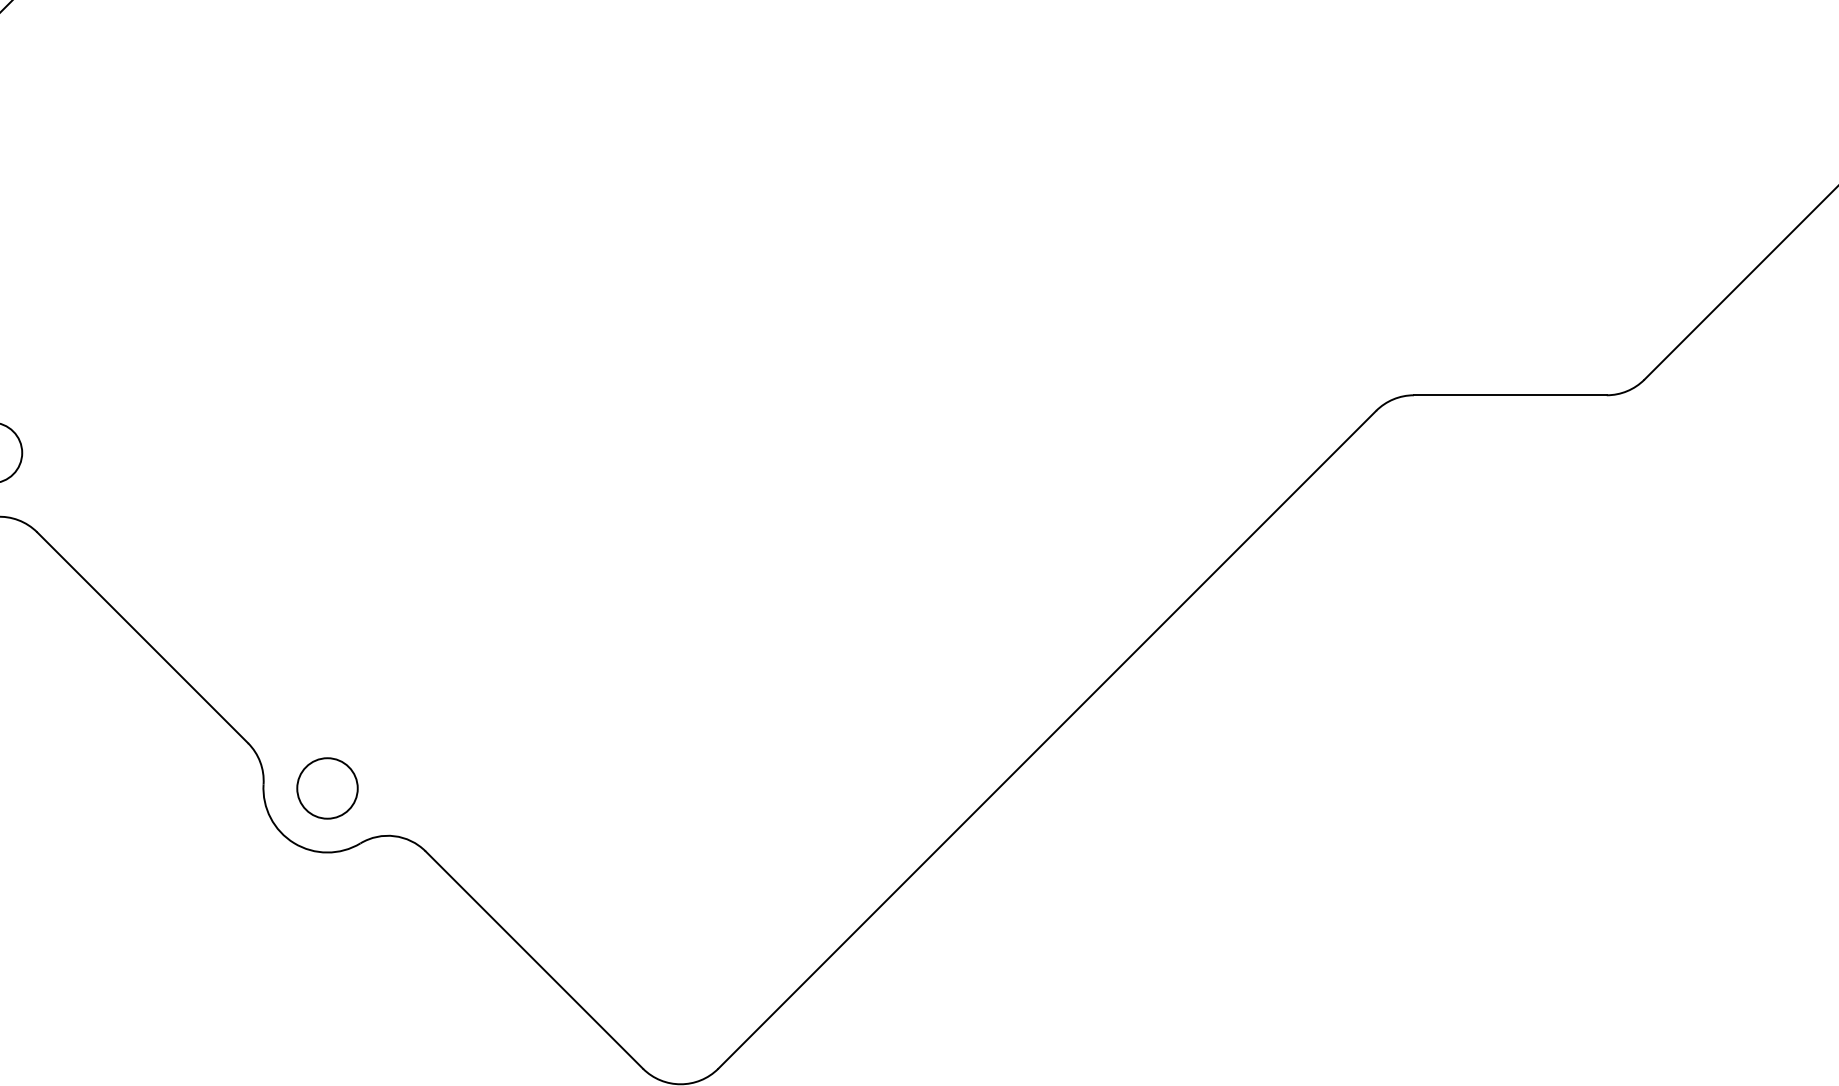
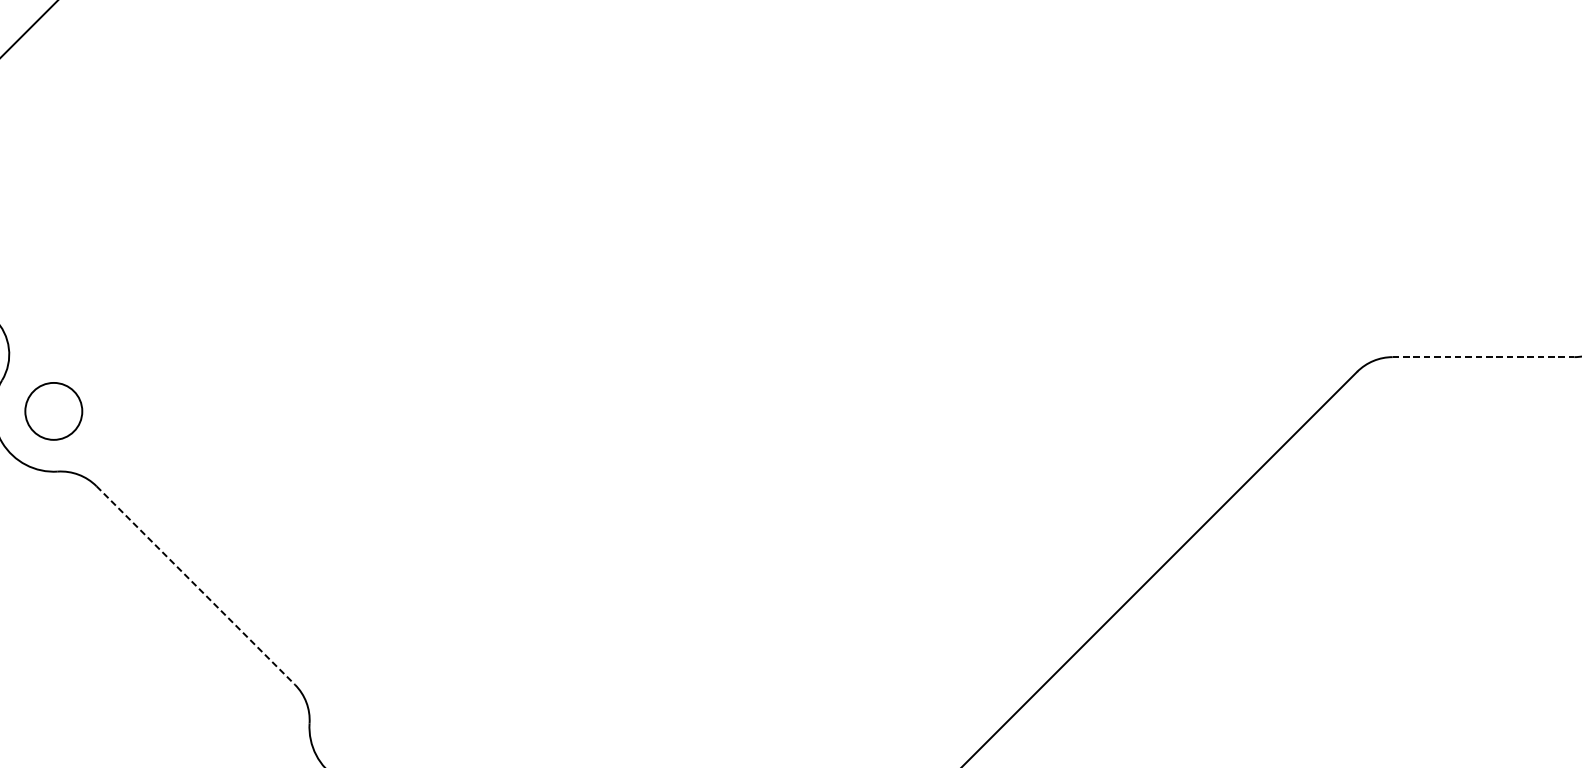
line: (1510, 395) -> (1483, 357), solid -> dashed
line: (143, 638) -> (196, 586), solid -> dashed
circle: (327, 788) -> (369, 727), removed

